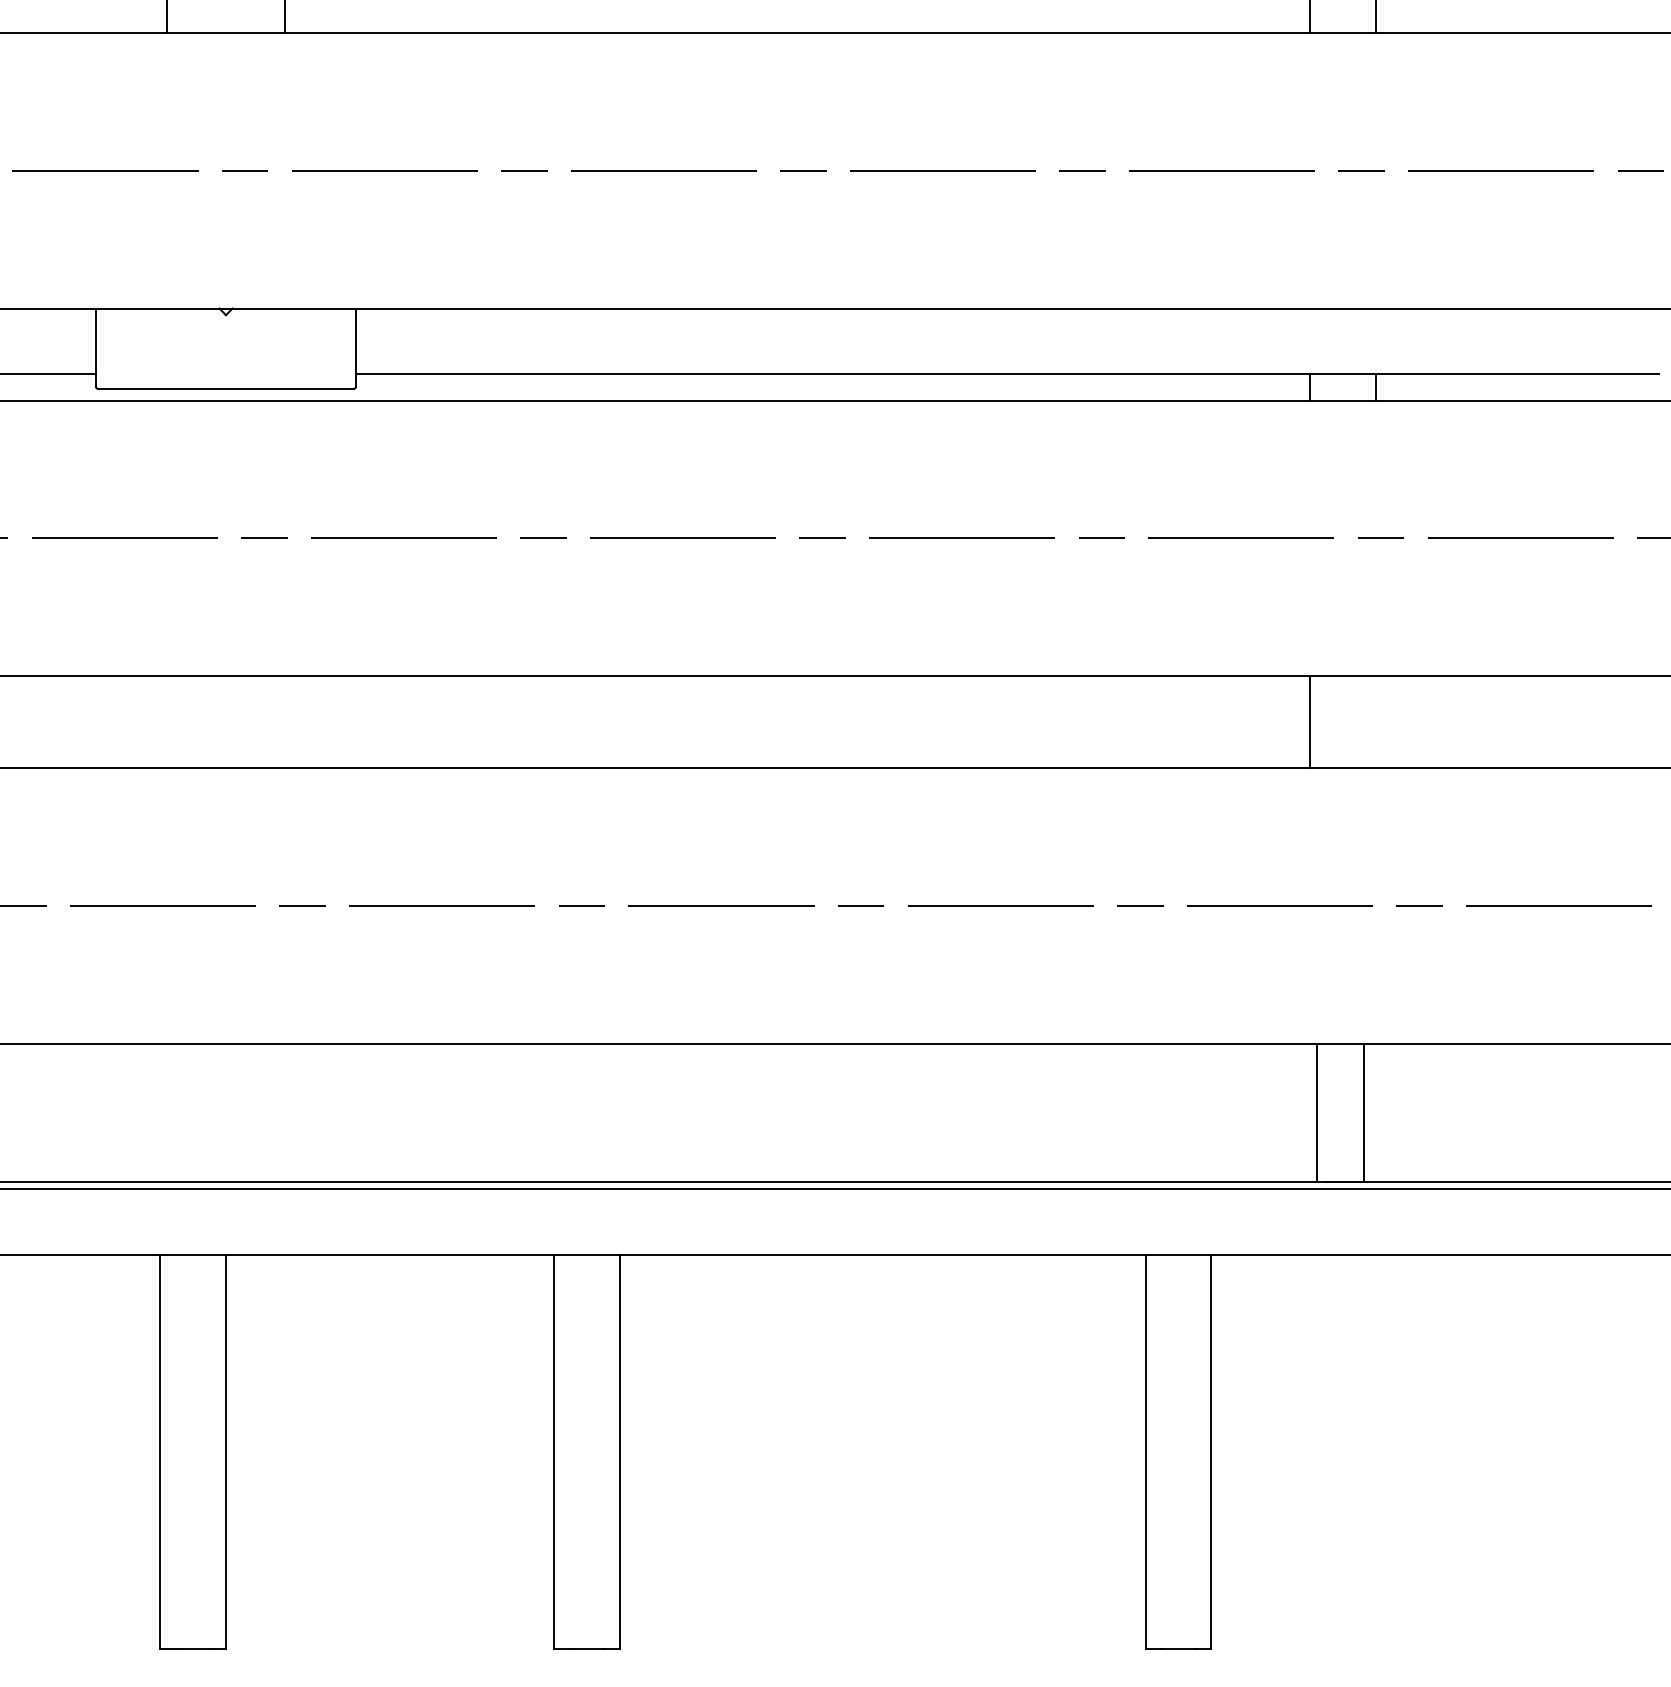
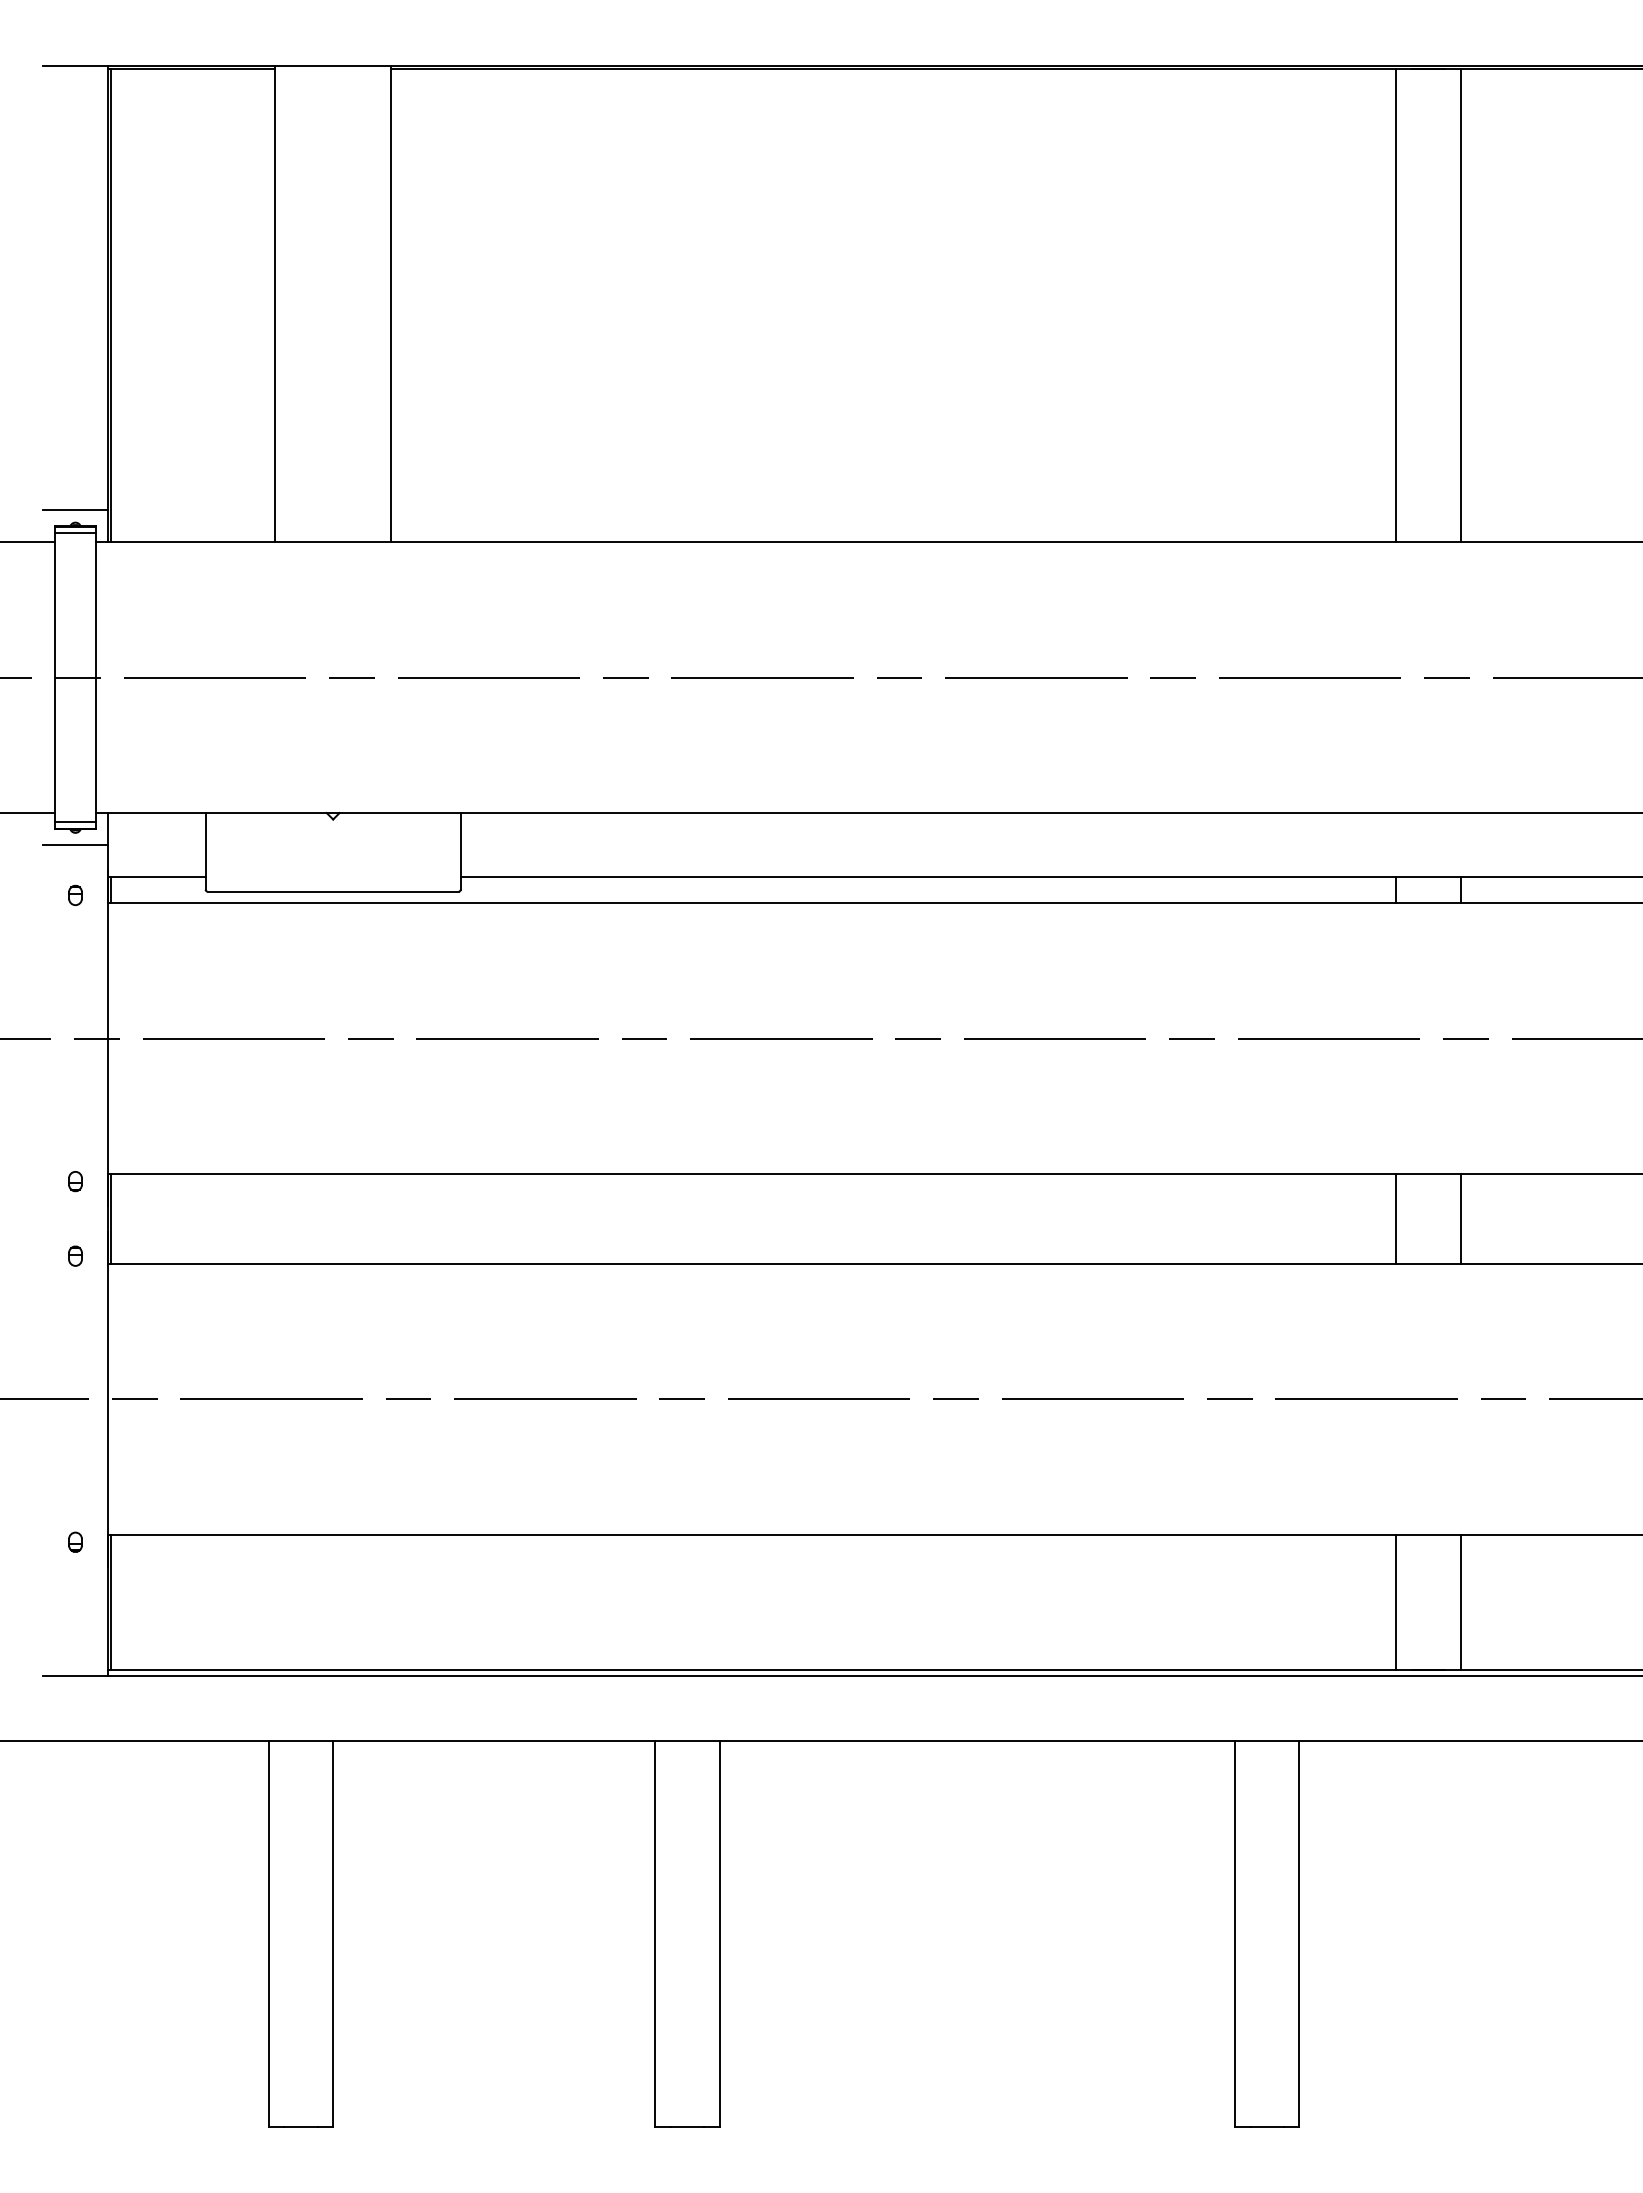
line: (1375, 722) -> (1460, 1218), added
line: (1317, 1112) -> (1460, 1601), moved
line: (1364, 1112) -> (1396, 1601), moved

